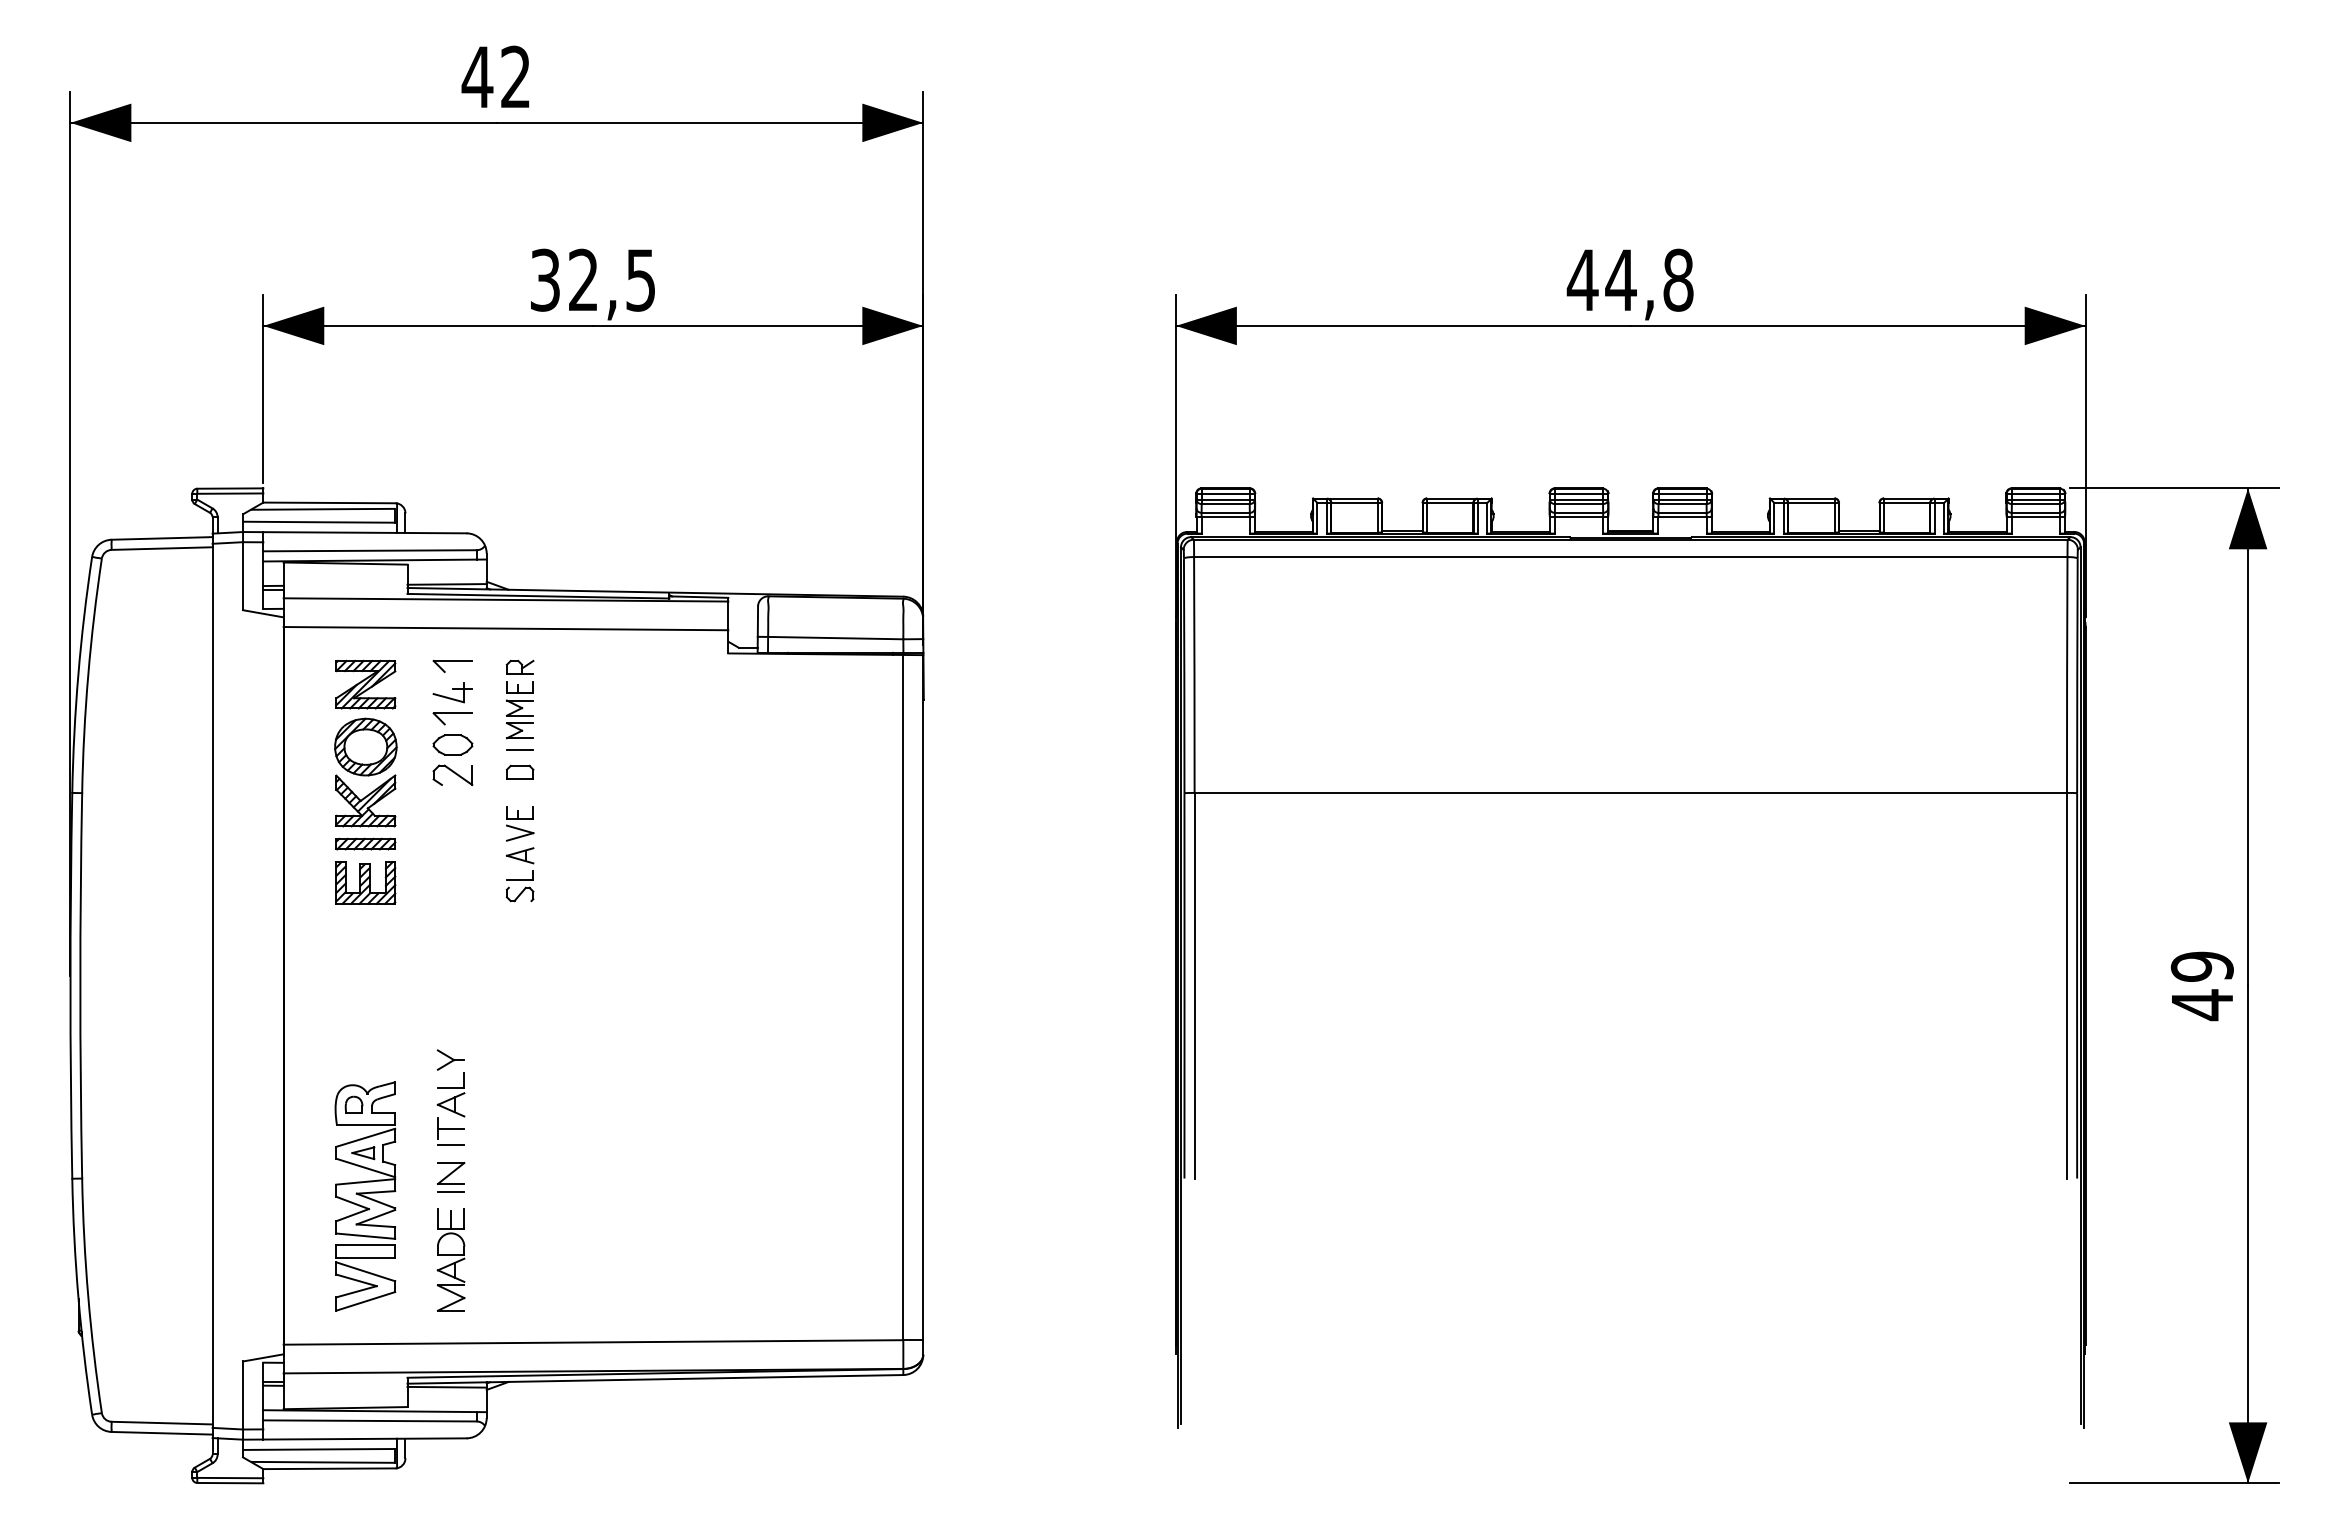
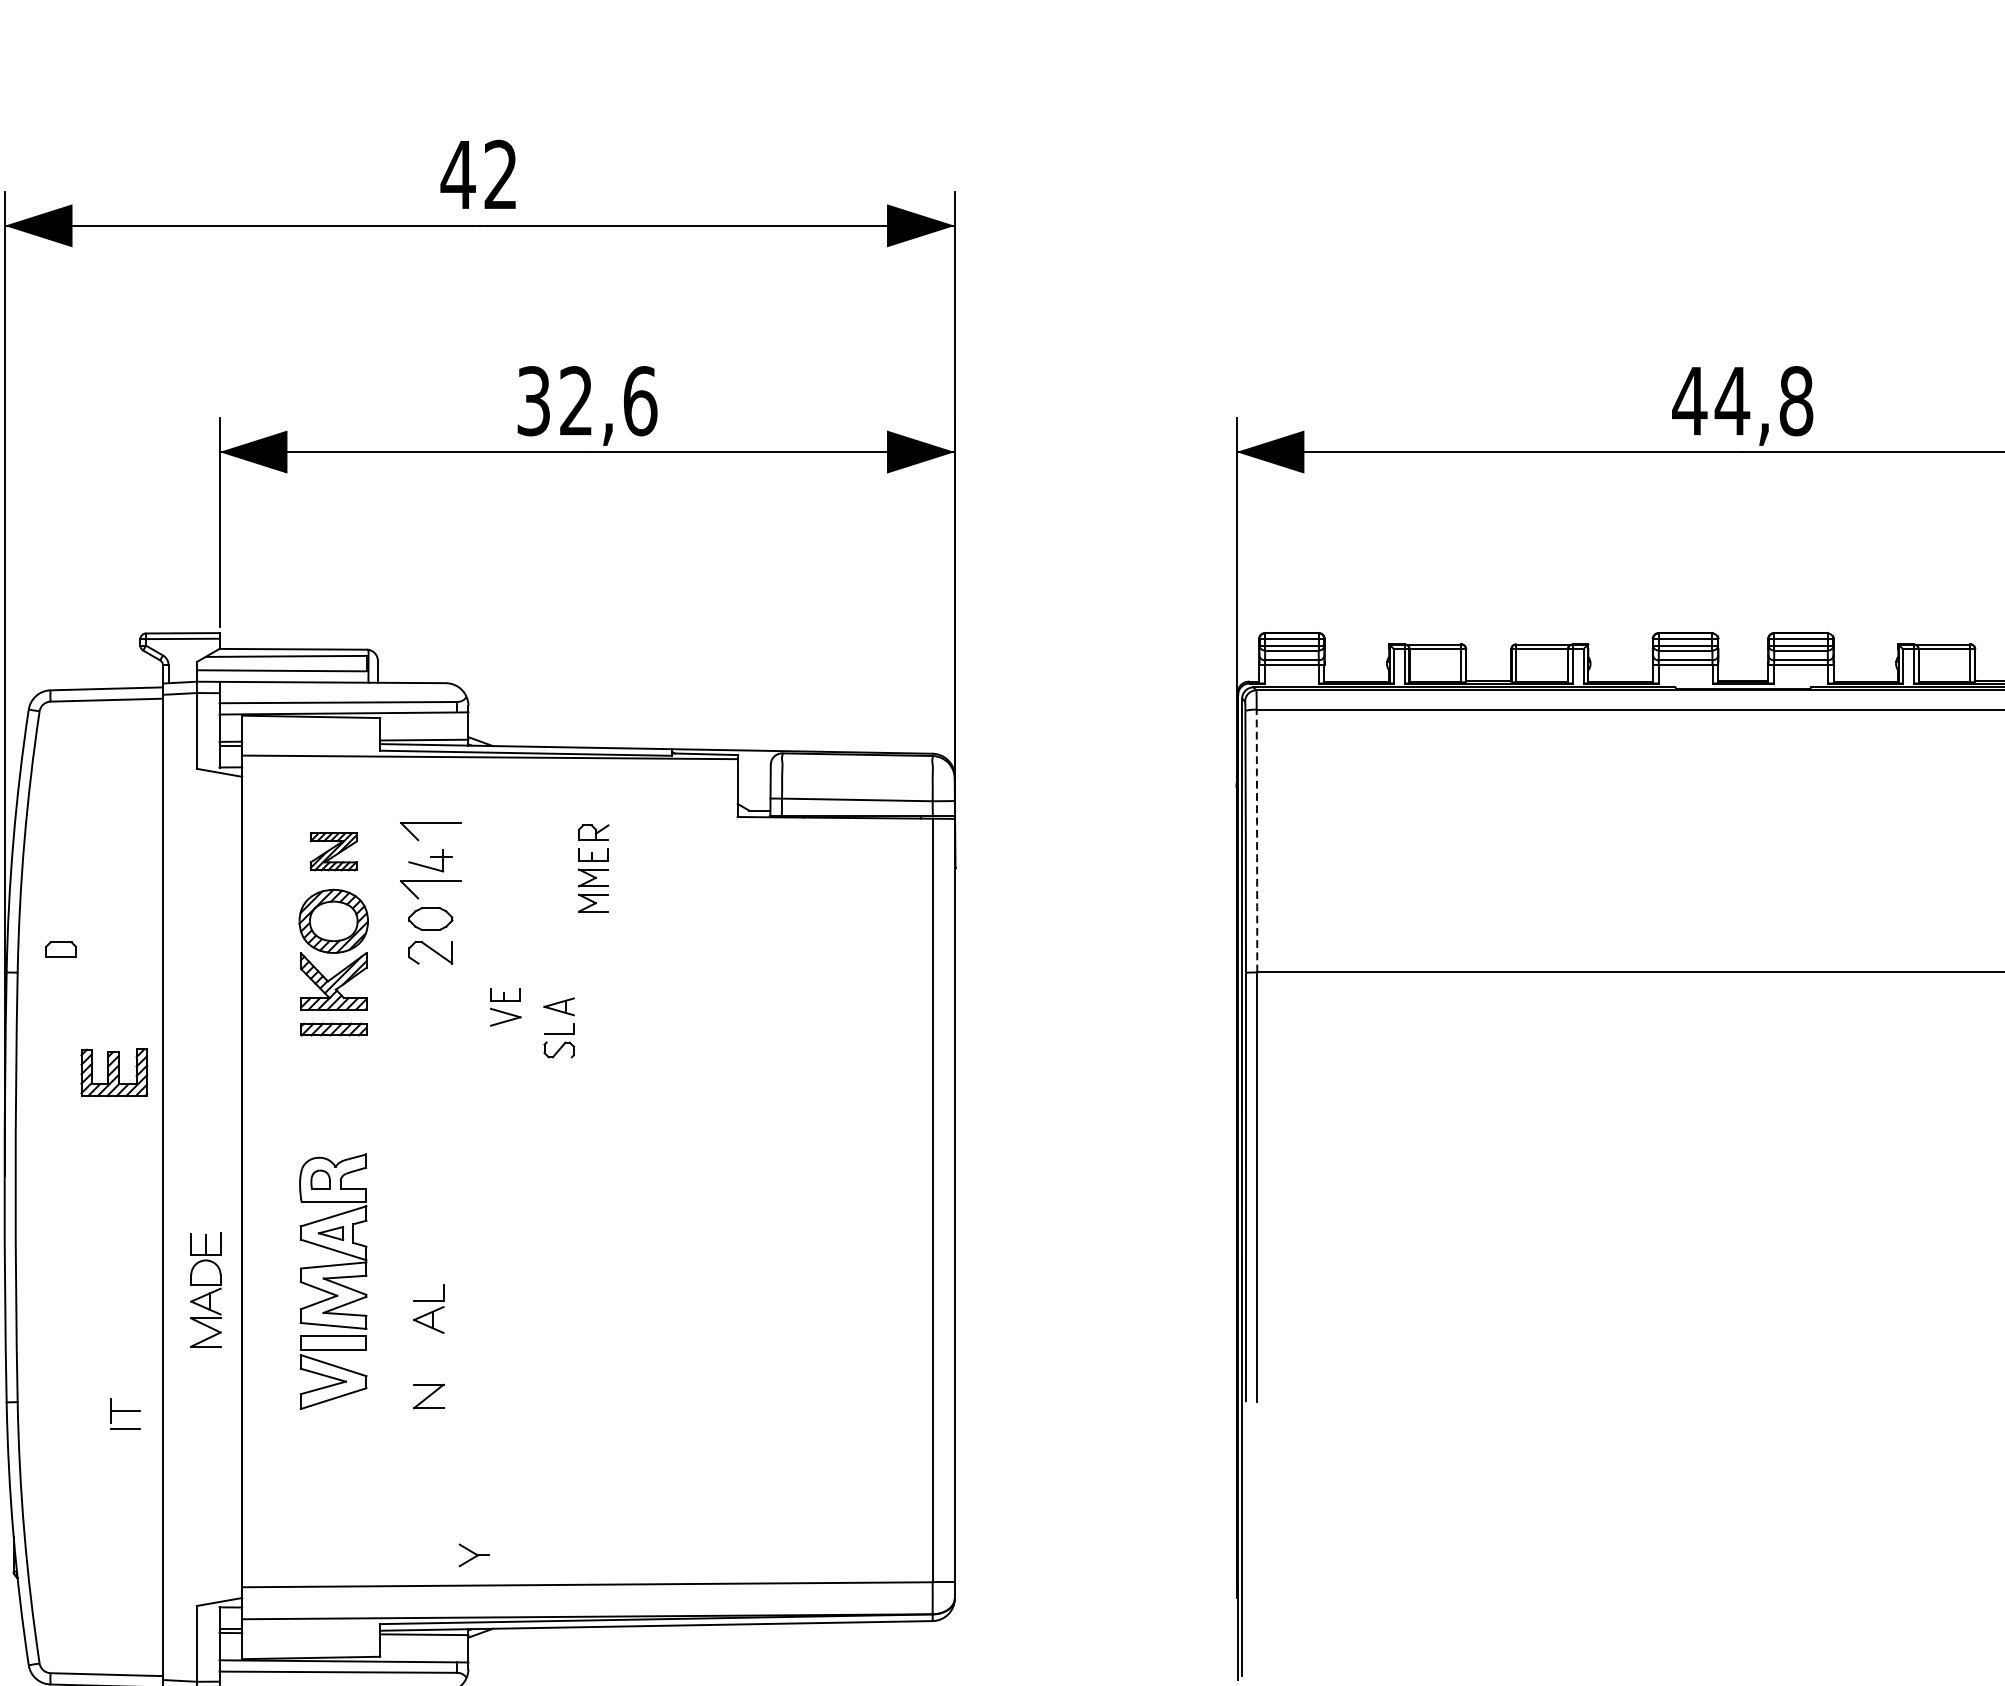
text: (641, 279) -> (640, 400), 32,5 -> 32,6
line: (505, 628) -> (489, 789), removed
part: (452, 666) -> (430, 831), size x1.4
arc: (1194, 675) -> (1257, 841), solid -> dashed
part: (365, 684) -> (333, 851), size x0.7
part: (519, 699) -> (593, 868), moved
part: (452, 718) -> (430, 889), size x1.4
line: (519, 750) -> (504, 925), removed
part: (519, 771) -> (60, 948), moved
part: (519, 874) -> (558, 1027), moved
part: (365, 882) -> (113, 1072), moved
part: (450, 1059) -> (473, 1554), moved
part: (450, 1131) -> (125, 1414), moved
line: (450, 1191) -> (428, 1416), removed
part: (365, 1196) -> (333, 1281), moved
part: (450, 1259) -> (205, 1289), moved

